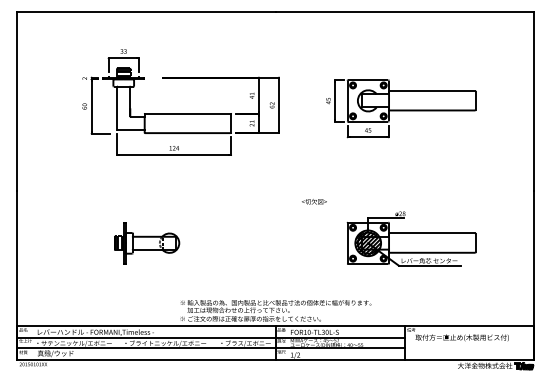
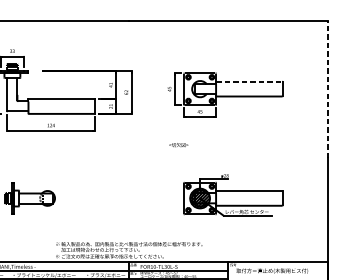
line: (432, 91) -> (249, 81), solid -> dashed
line: (534, 100) -> (327, 88), solid -> dashed
text: (314, 201) -> (178, 144), moved

